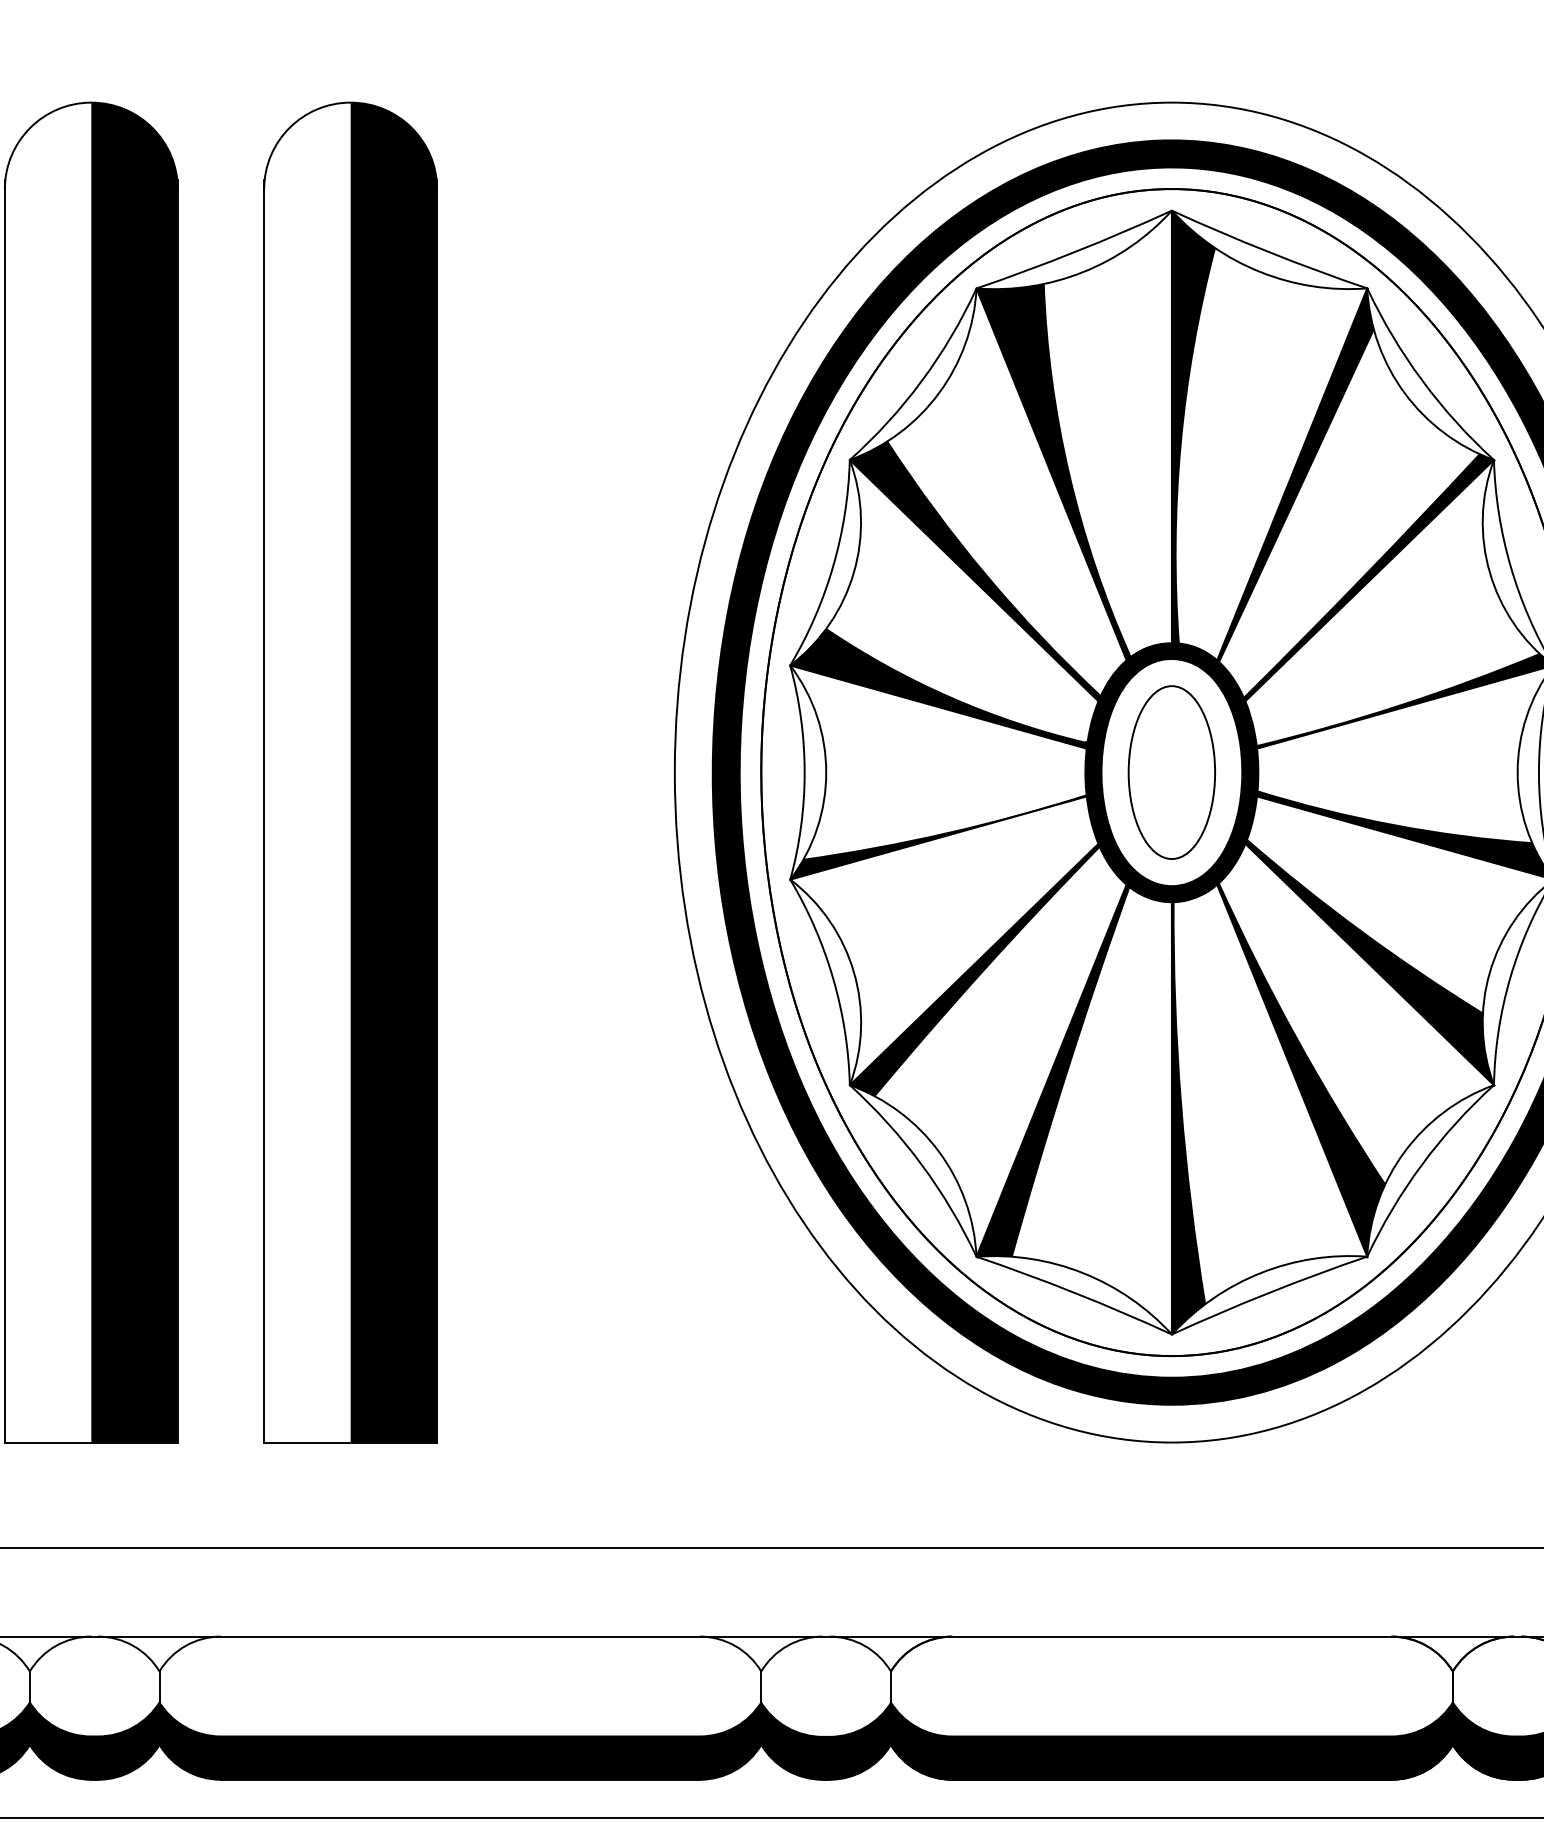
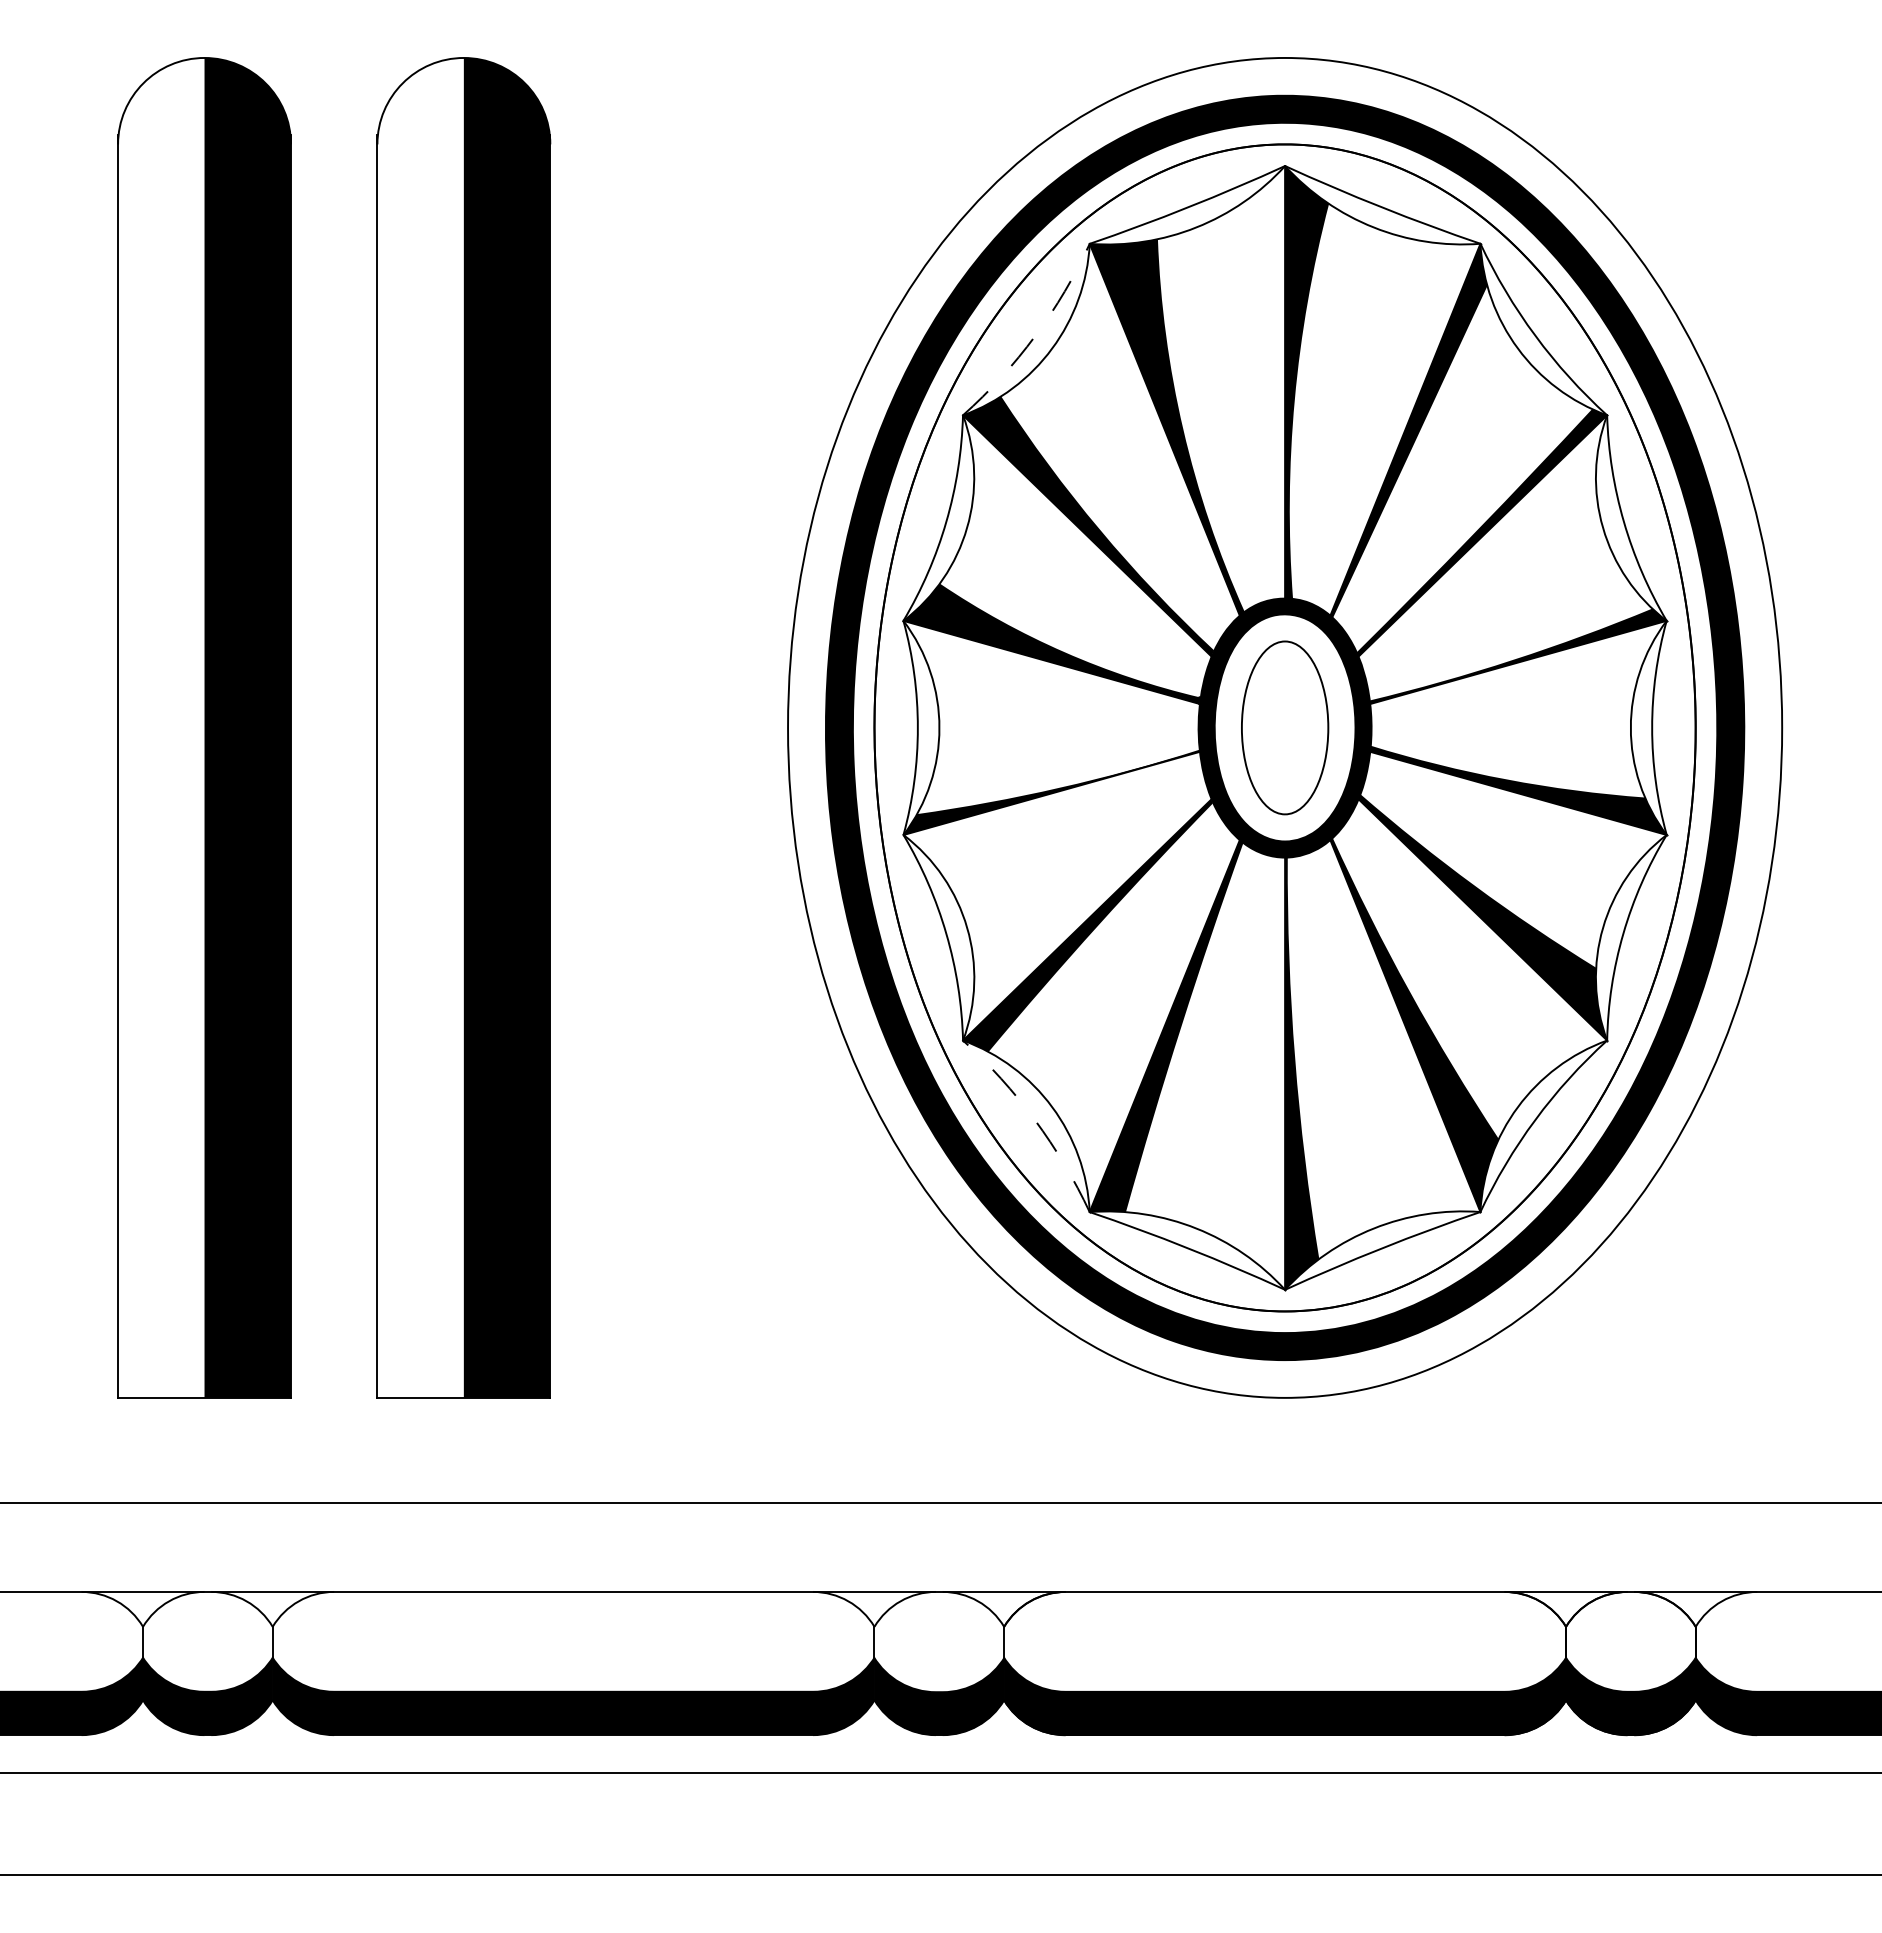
arc: (922, 381) -> (1035, 336), solid -> dashed
arc: (921, 1165) -> (1034, 1120), solid -> dashed

